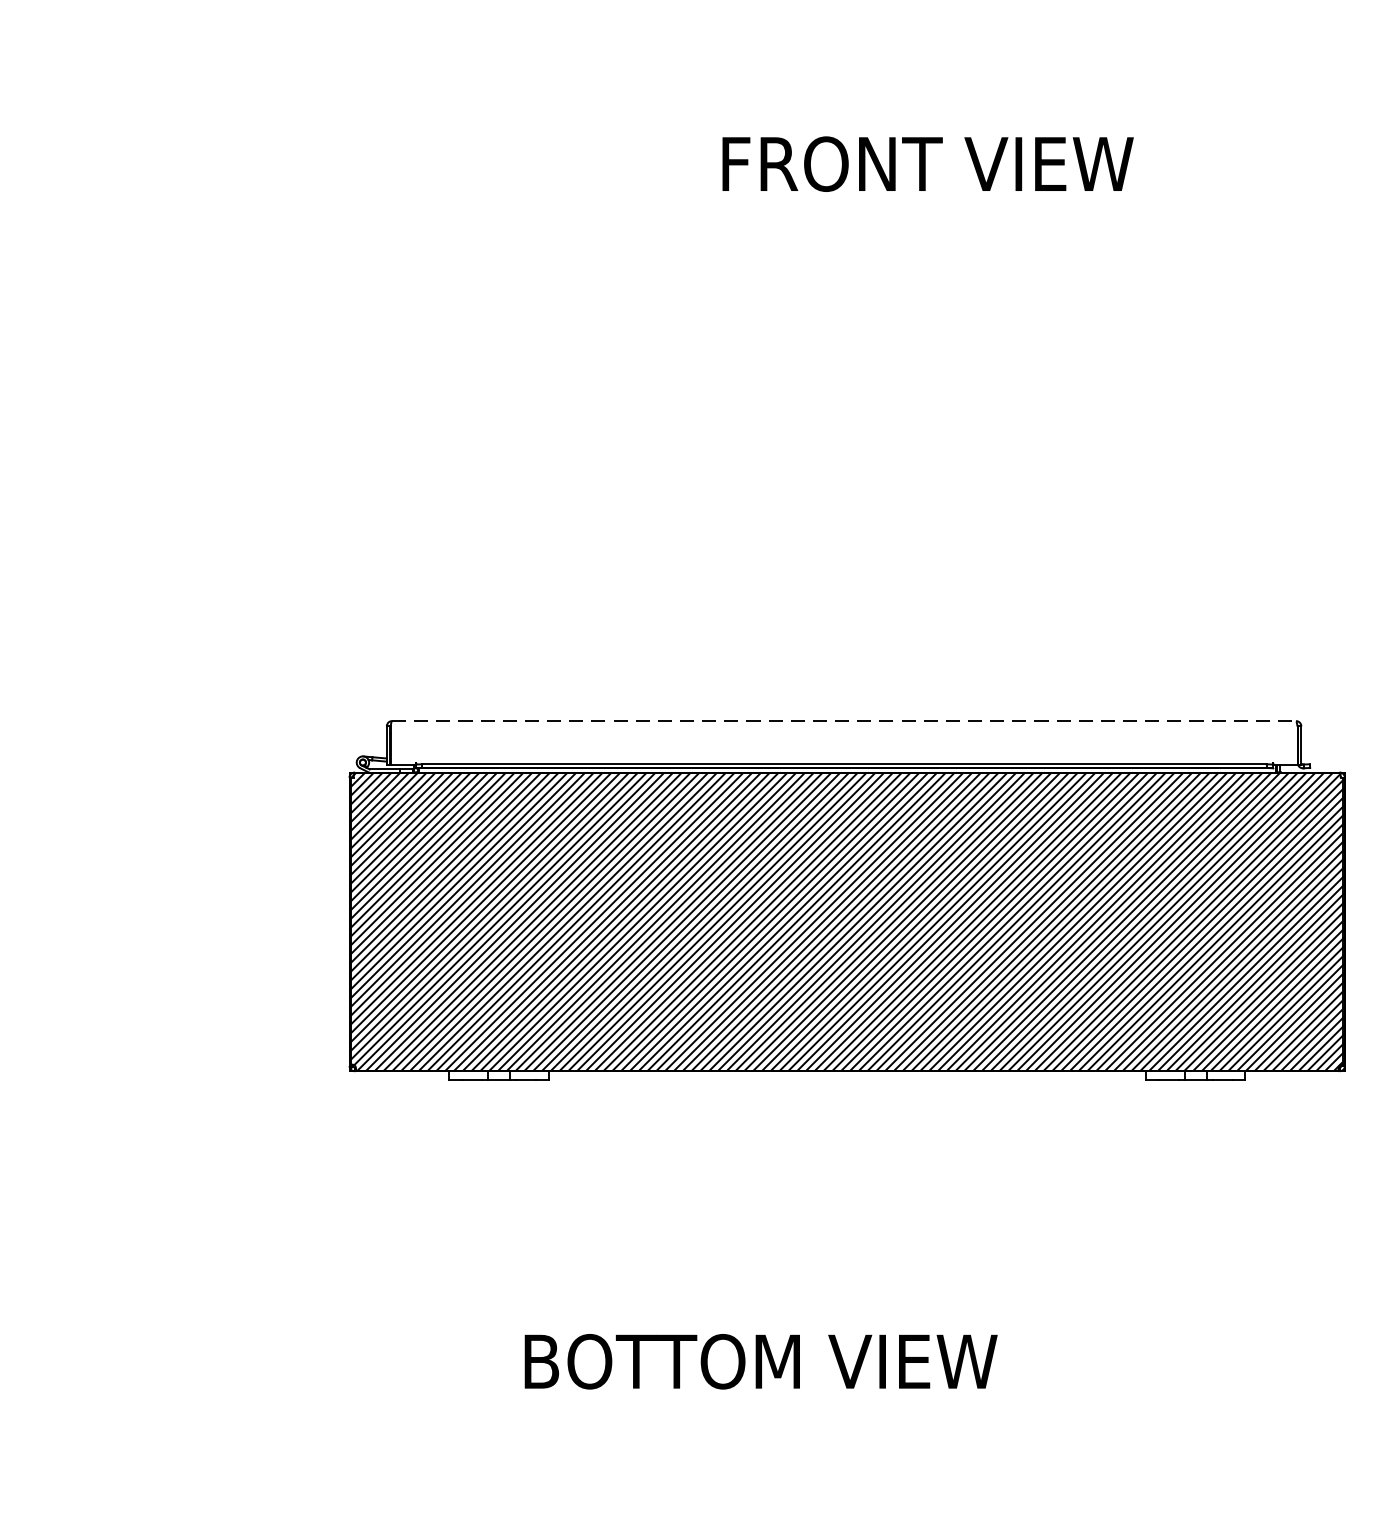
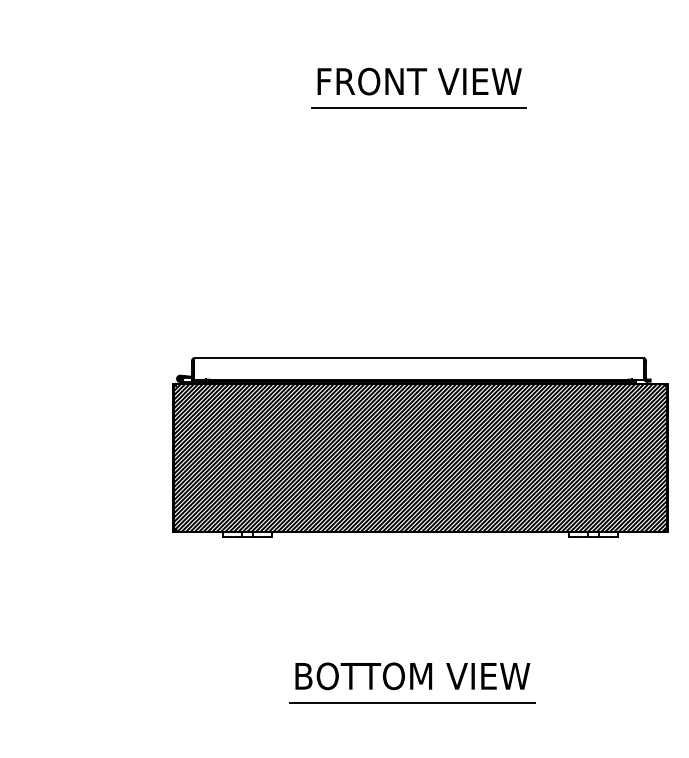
text: (927, 163) -> (419, 81), moved
line: (843, 218) -> (418, 108), added
line: (845, 721) -> (419, 358), dashed -> solid
text: (760, 1362) -> (412, 676), moved
line: (830, 1414) -> (412, 702), added

